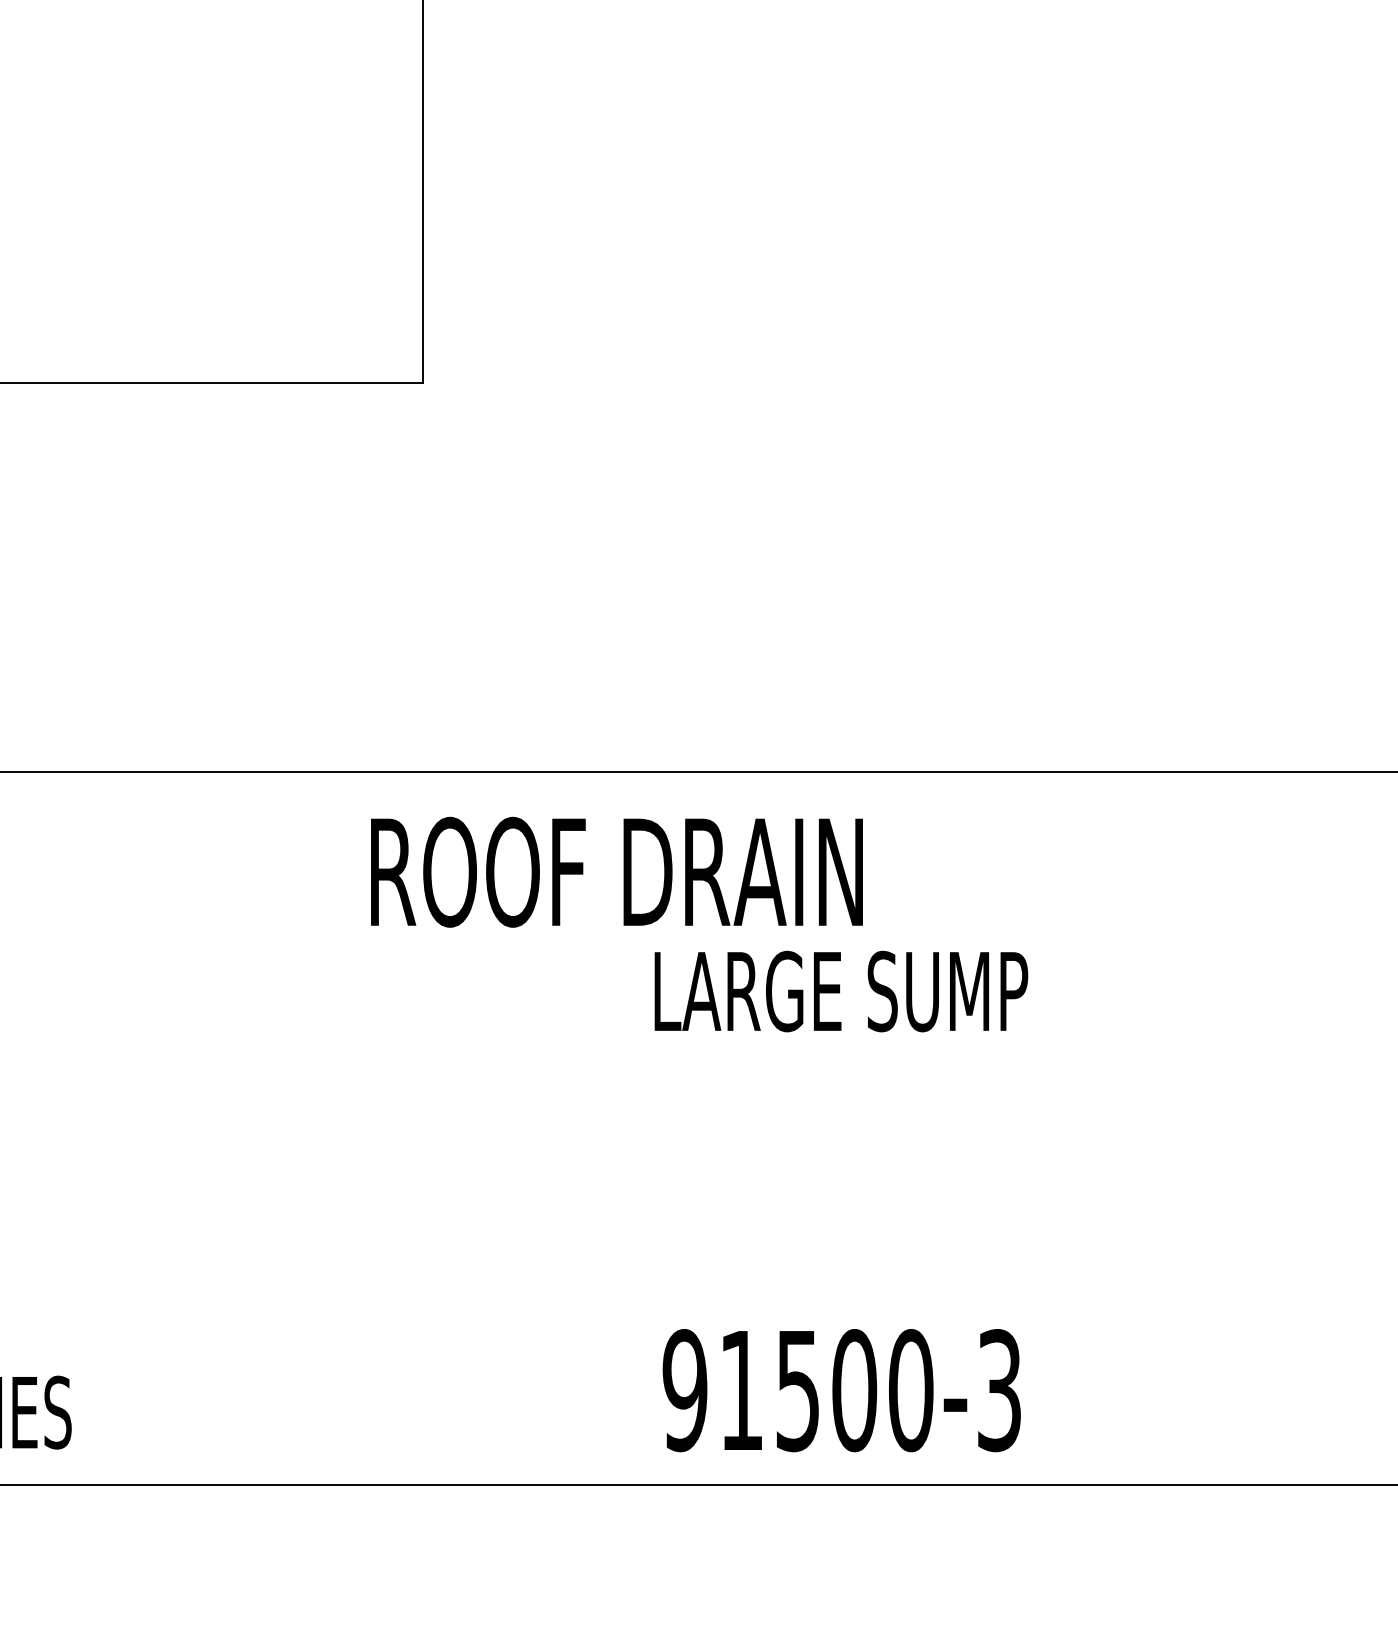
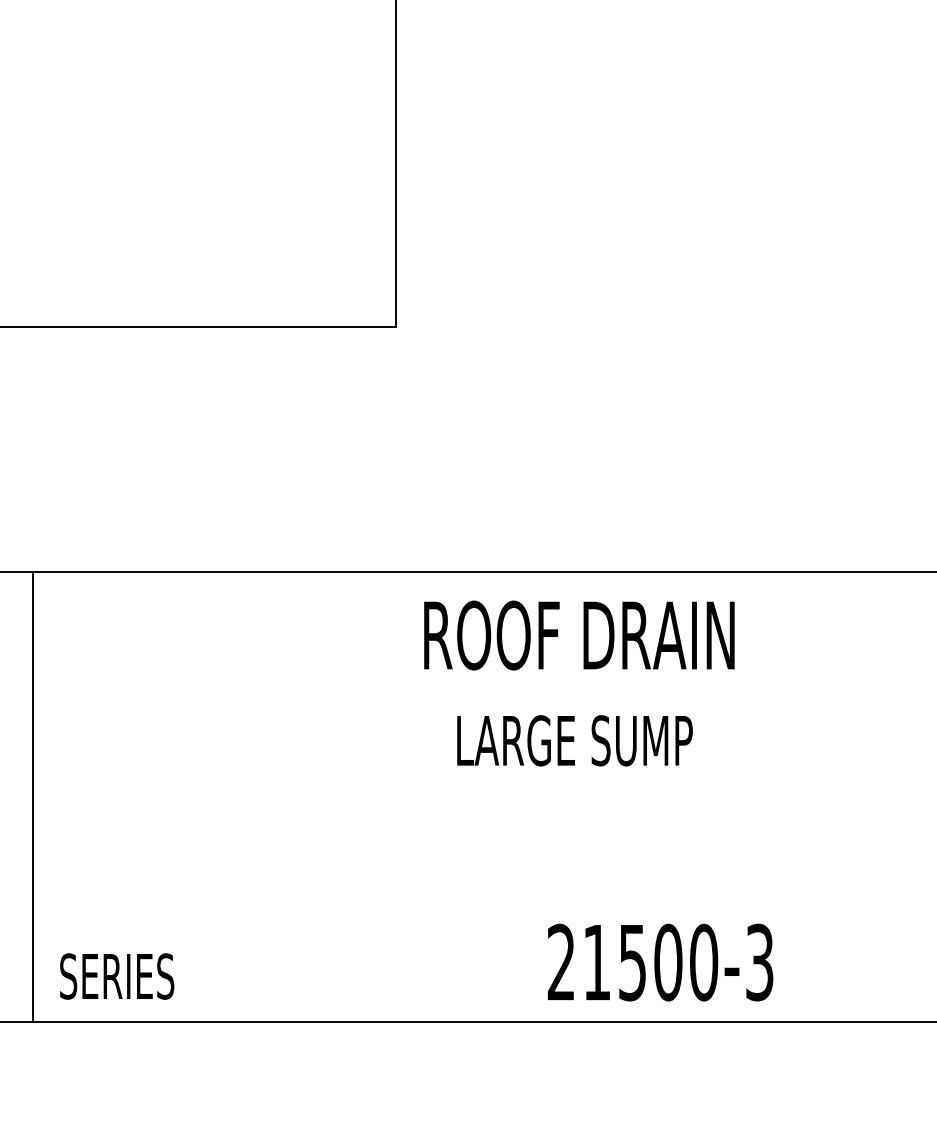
text: (617, 872) -> (579, 635), moved
text: (840, 991) -> (574, 740), moved
text: (685, 1390) -> (561, 962), 91500-3 -> 21500-3

